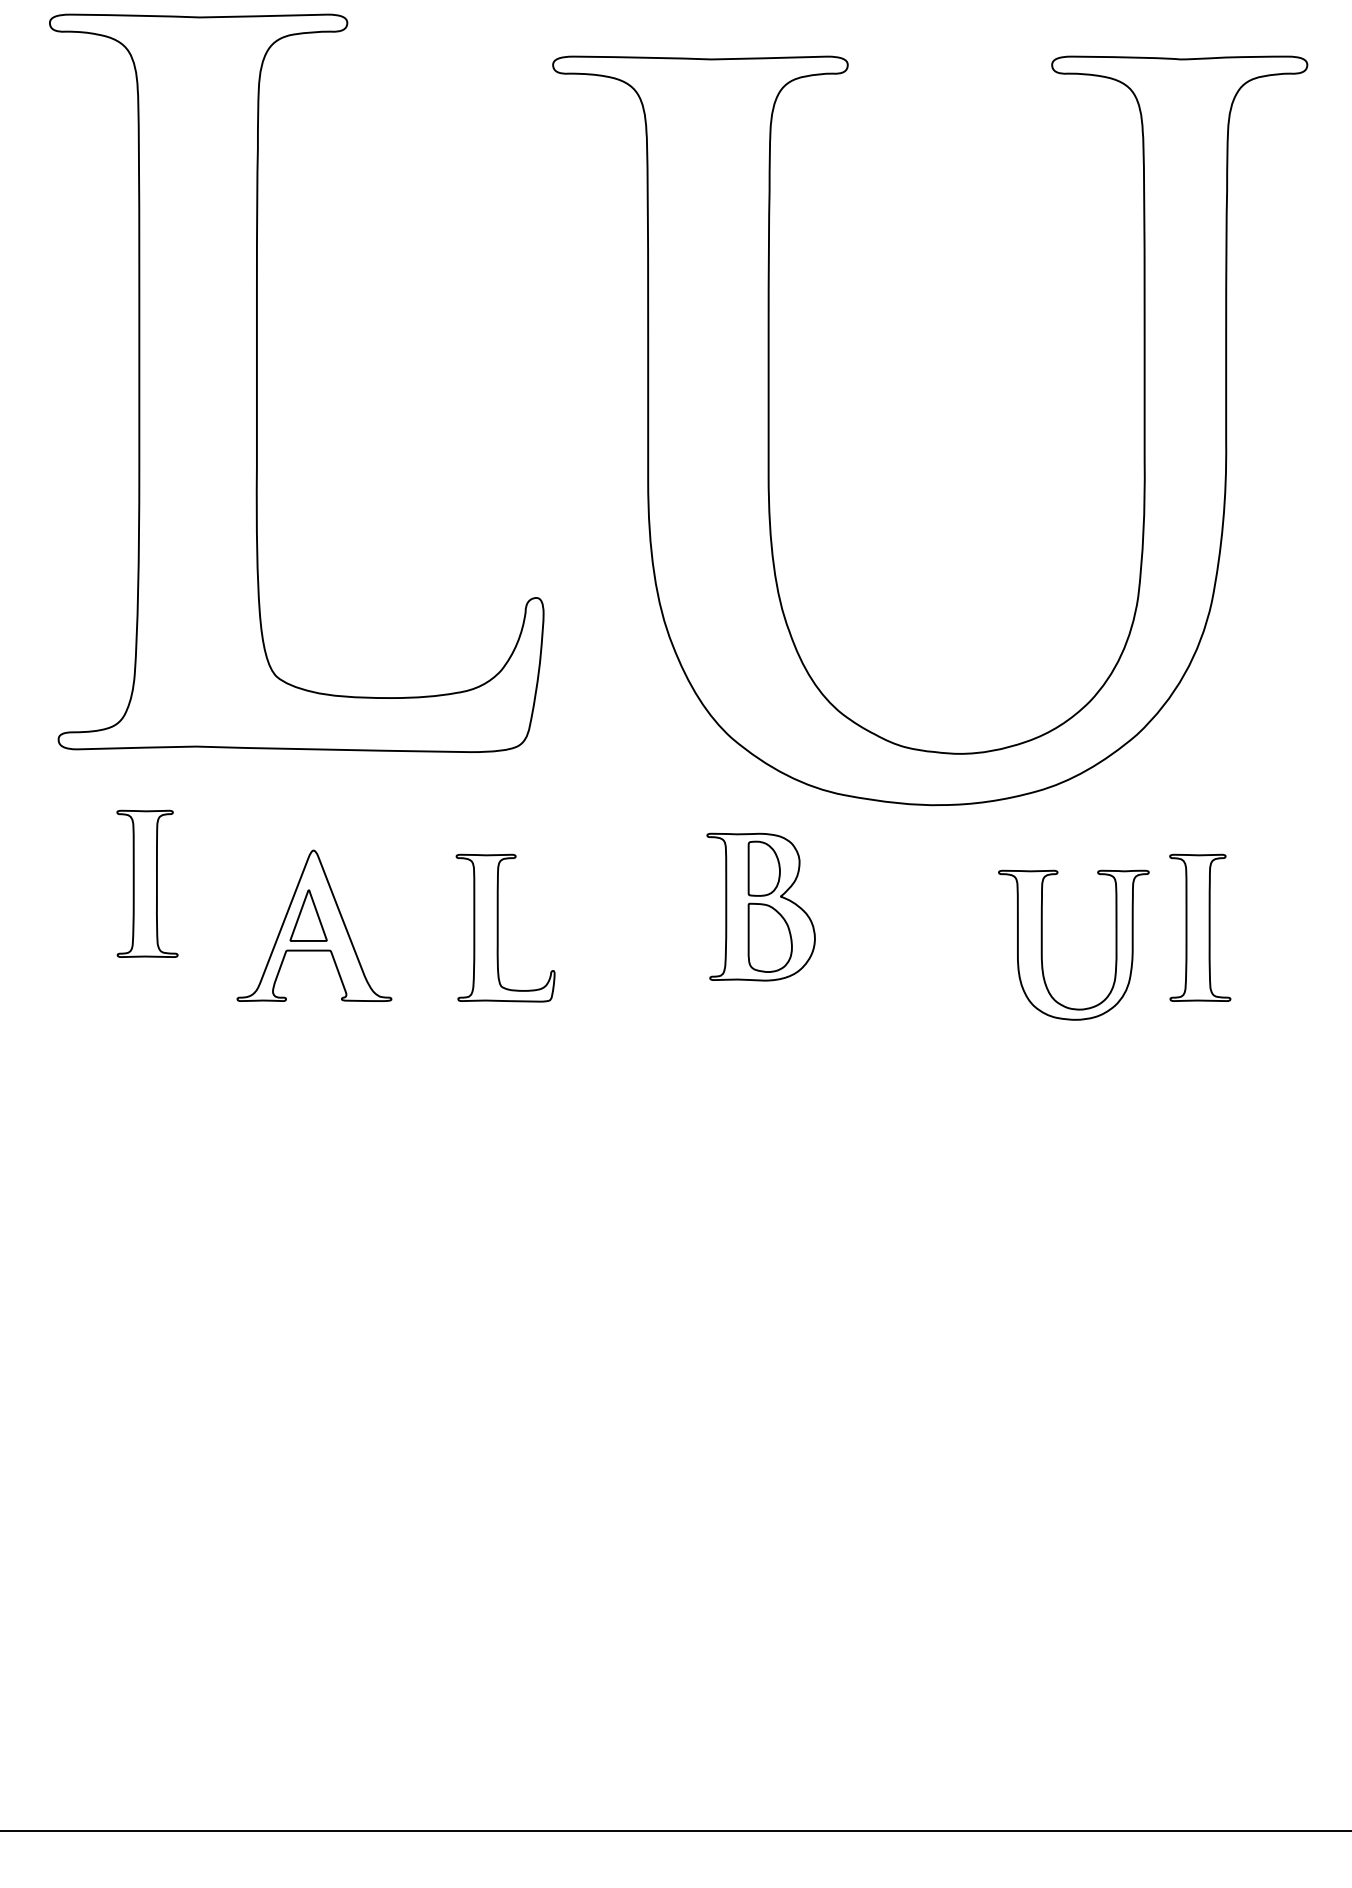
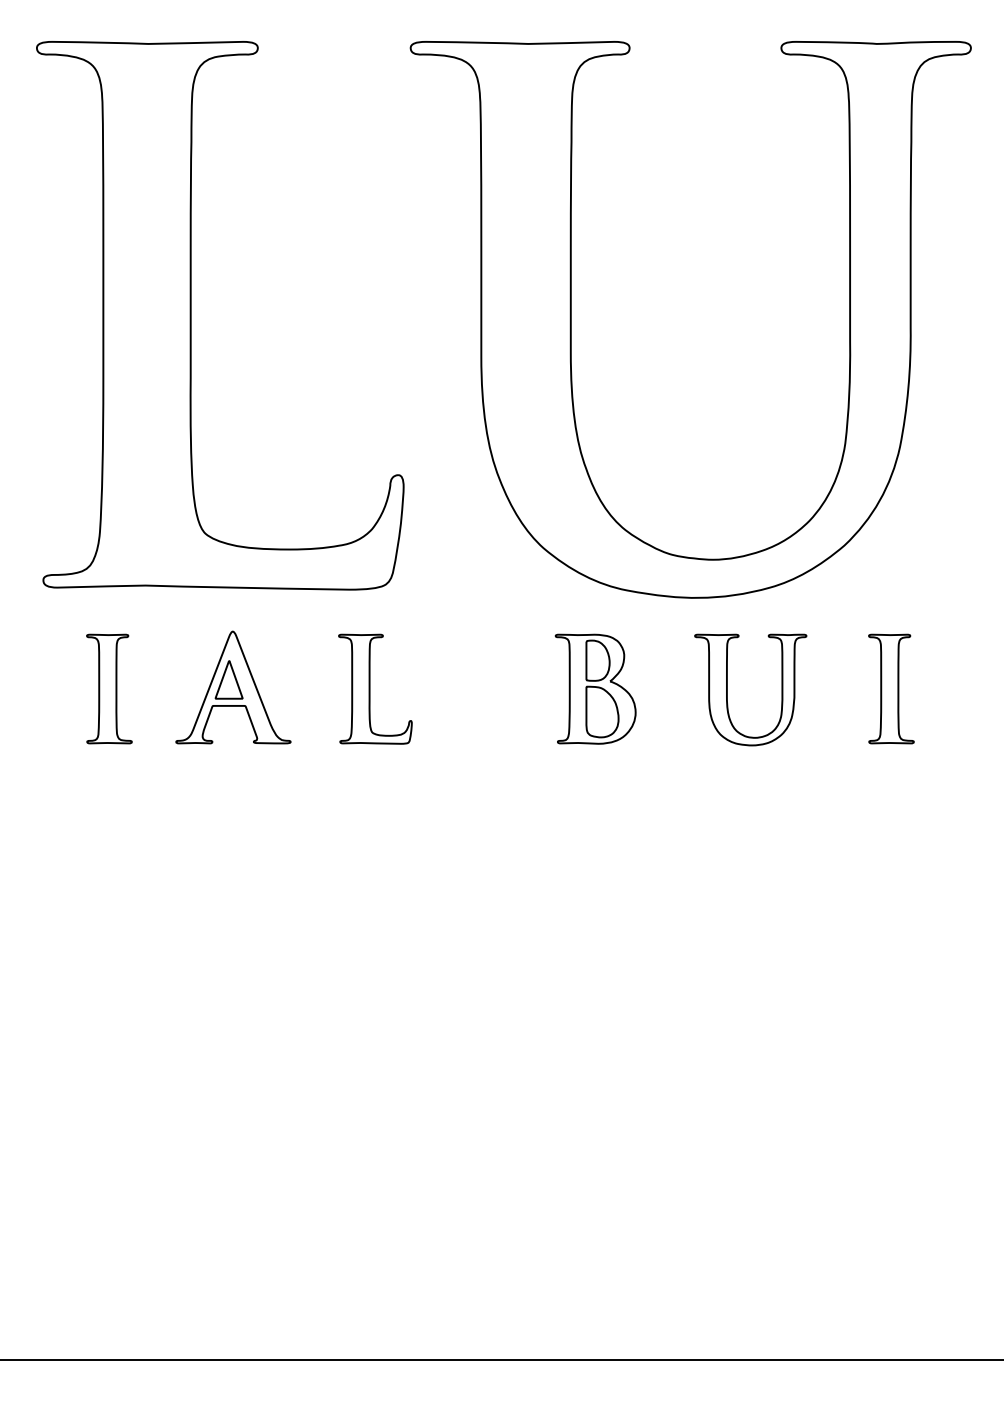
part: (257, 382) -> (191, 315), moved
part: (147, 883) -> (109, 688), moved
part: (760, 906) -> (595, 688), moved
part: (1042, 944) -> (727, 689), moved

